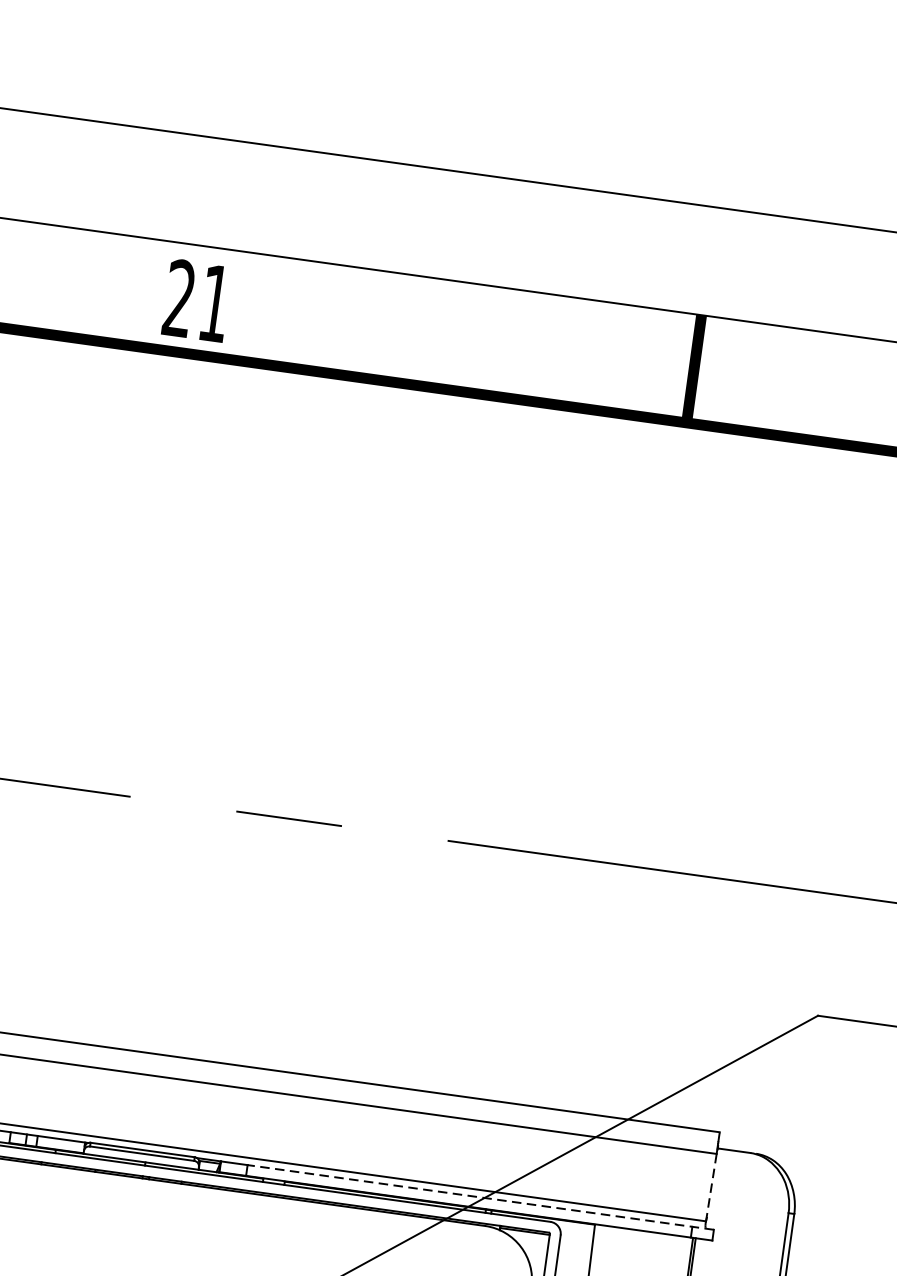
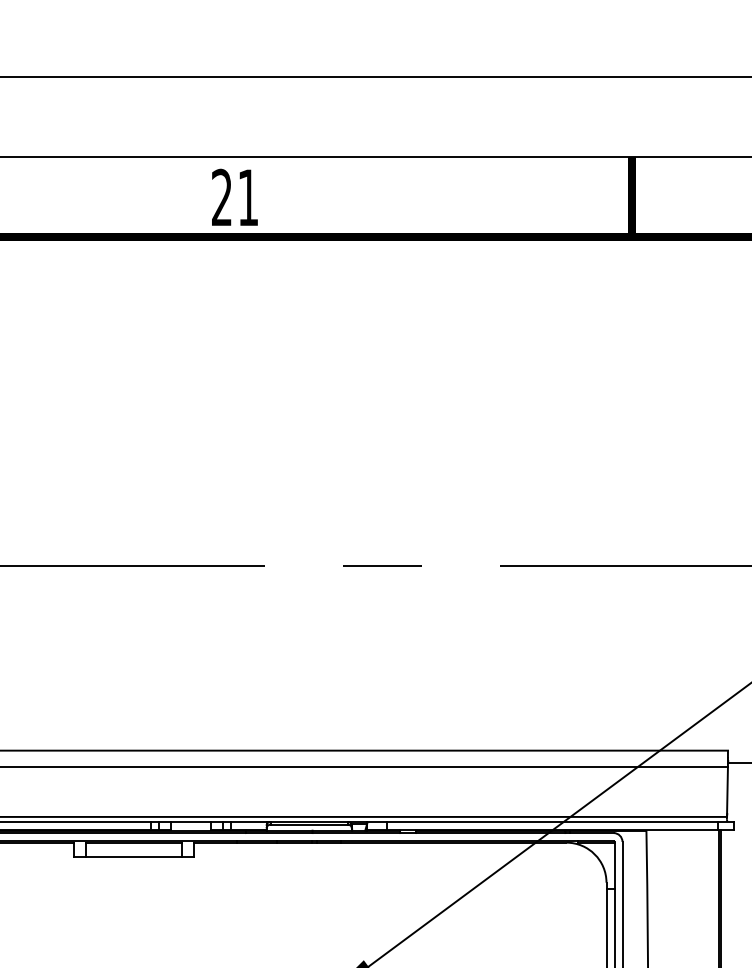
text: (196, 299) -> (234, 196), moved
line: (711, 1188) -> (727, 792), dashed -> solid
line: (479, 1197) -> (559, 822), dashed -> solid

